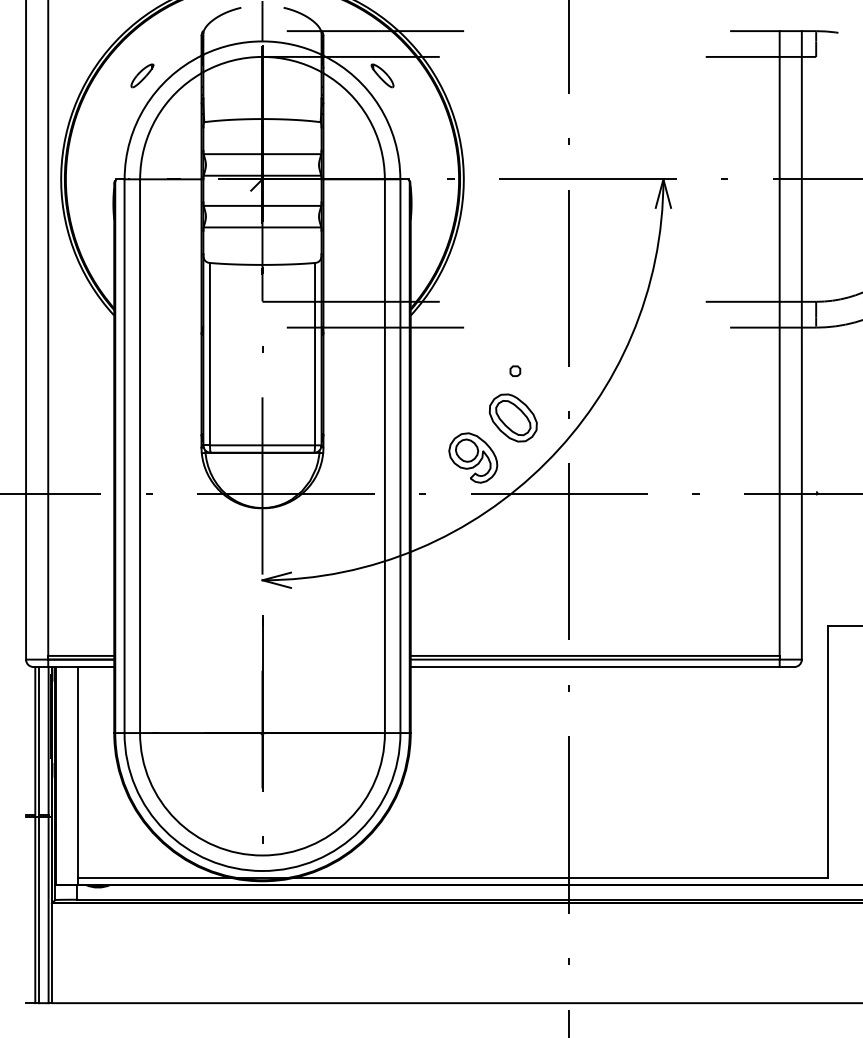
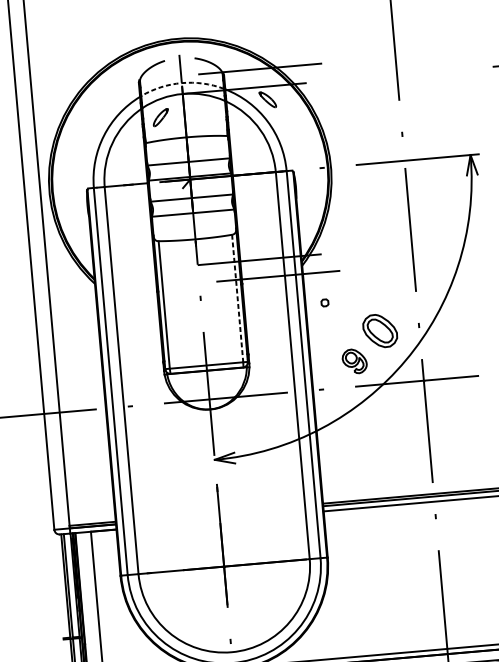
arc: (262, 41) -> (181, 83), solid -> dashed
part: (142, 75) -> (160, 117), moved
line: (315, 354) -> (238, 298), solid -> dashed
part: (515, 370) -> (325, 302), moved
part: (473, 457) -> (354, 361), size x0.7

